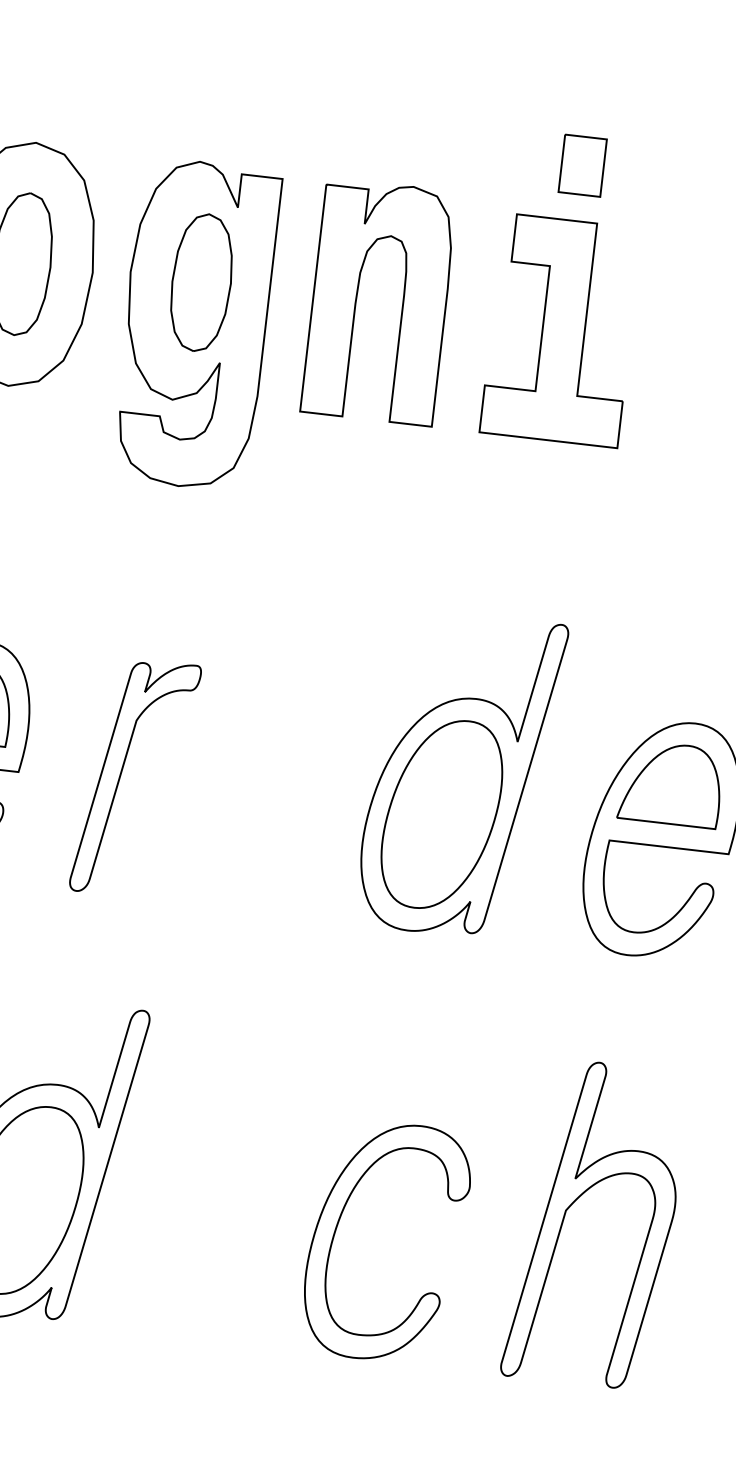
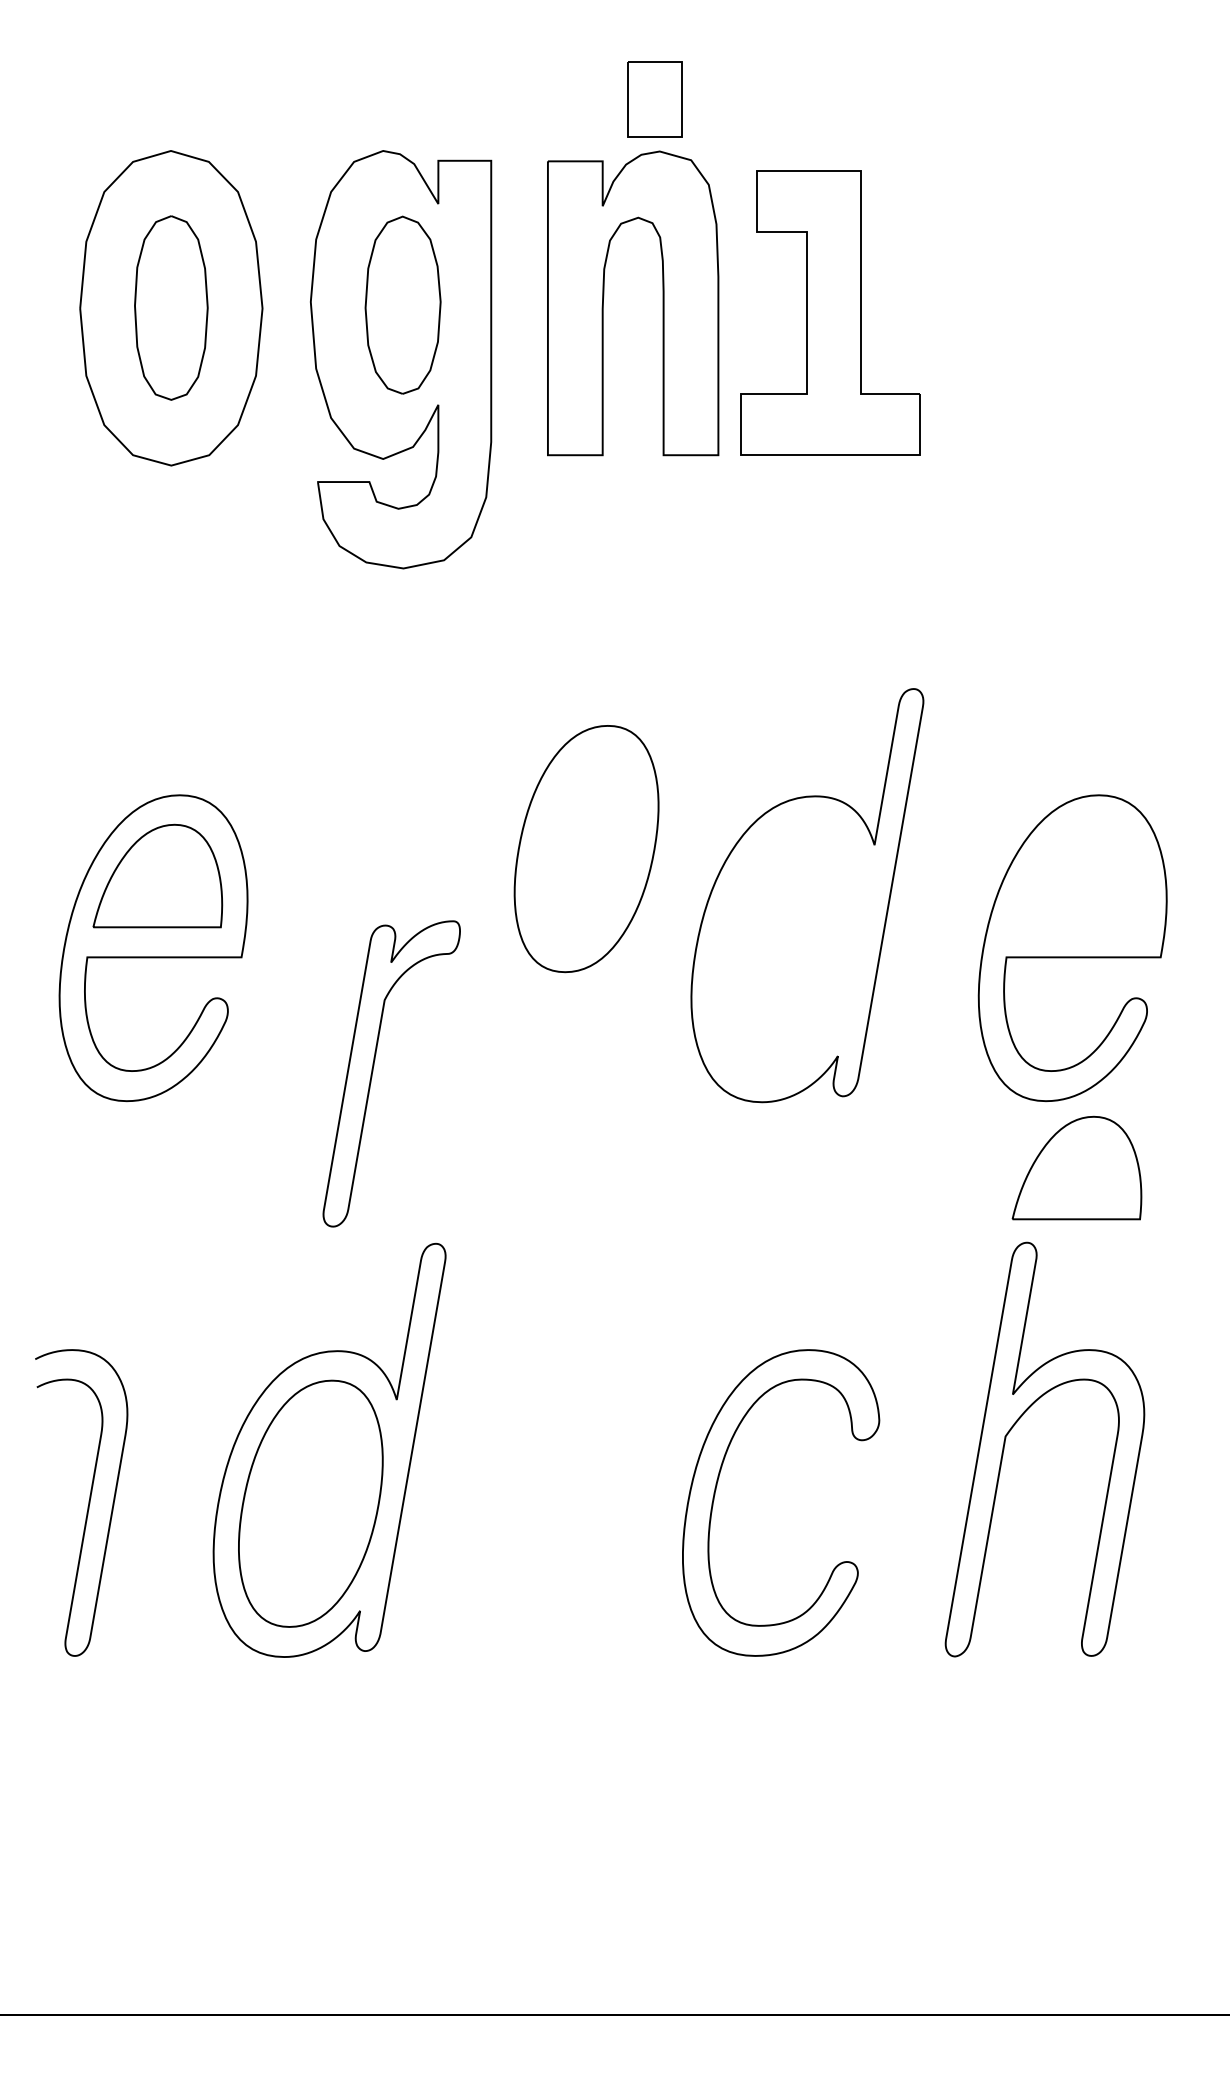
part: (582, 165) -> (654, 99), moved
part: (561, 330) -> (830, 312), moved
part: (121, 774) -> (373, 1071), moved
part: (670, 783) -> (1076, 1167), moved
part: (441, 814) -> (586, 849), moved

